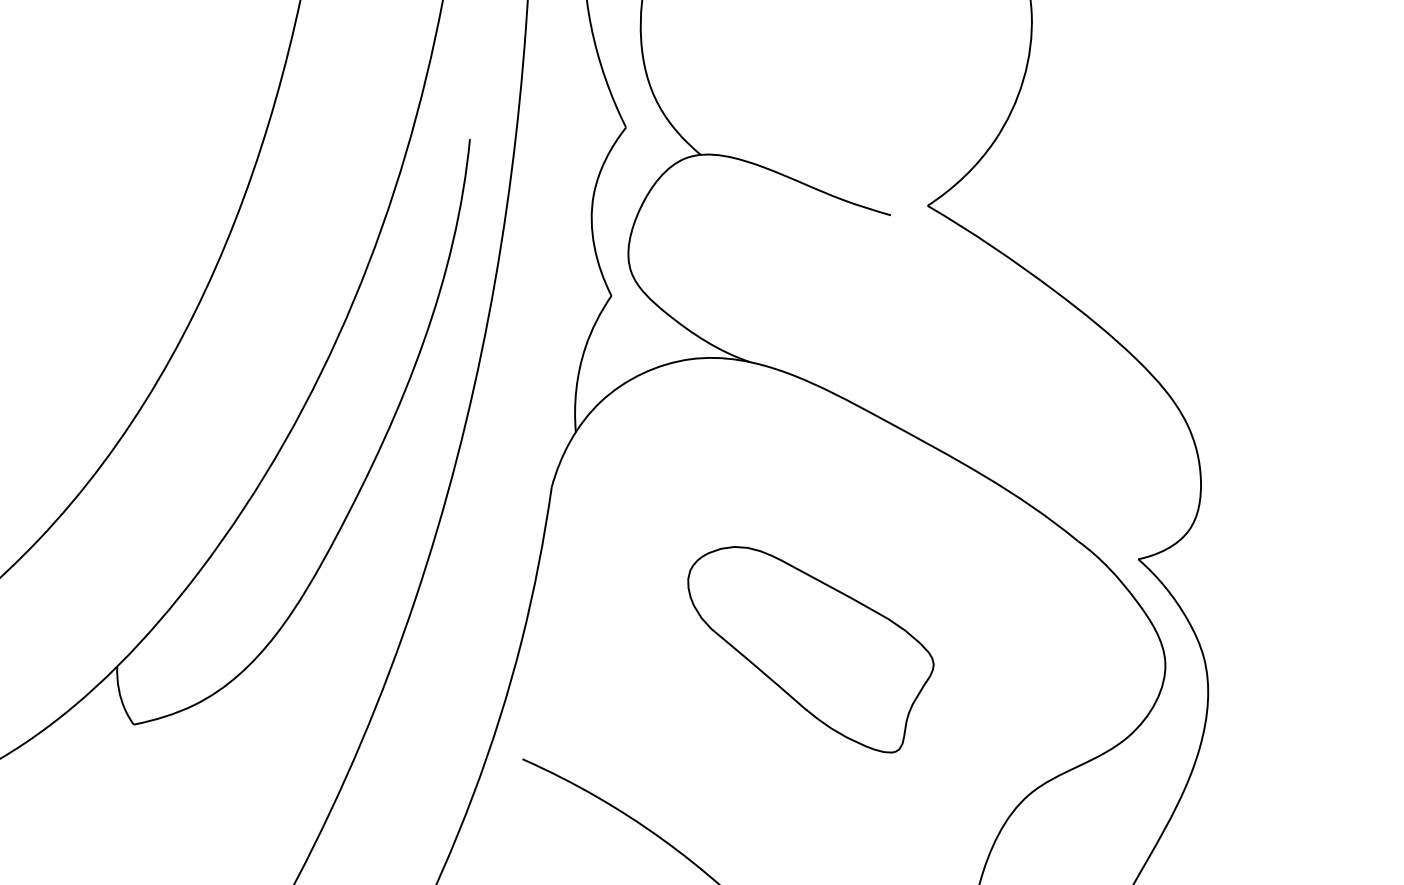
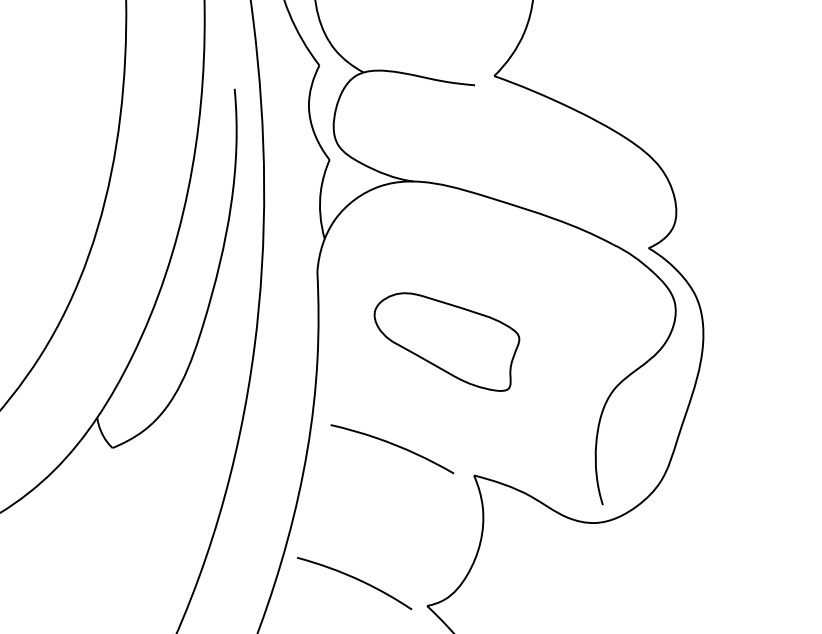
part: (805, 646) -> (446, 341), moved

